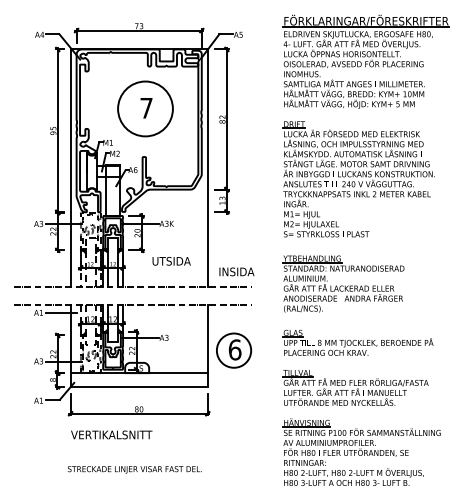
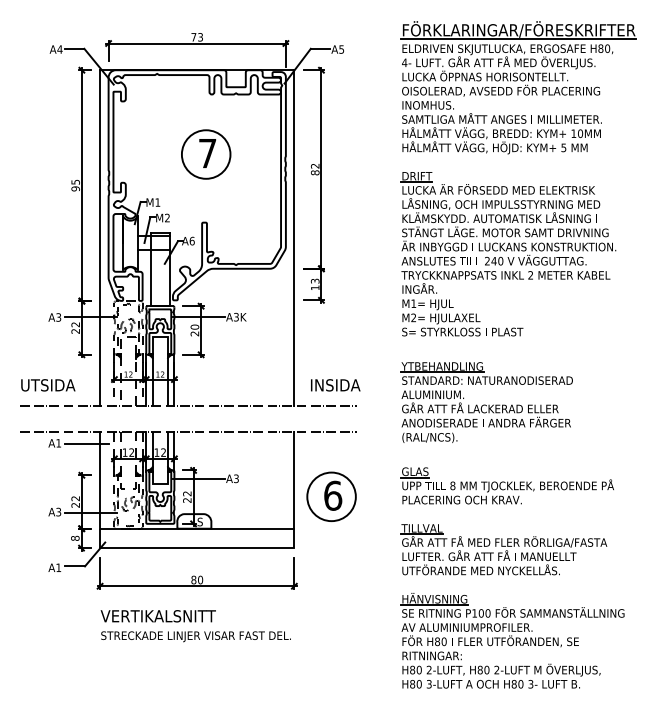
circle: (145, 108) -> (205, 154), size x0.62
text: (171, 261) -> (48, 385), moved
text: (134, 469) -> (195, 636), moved

